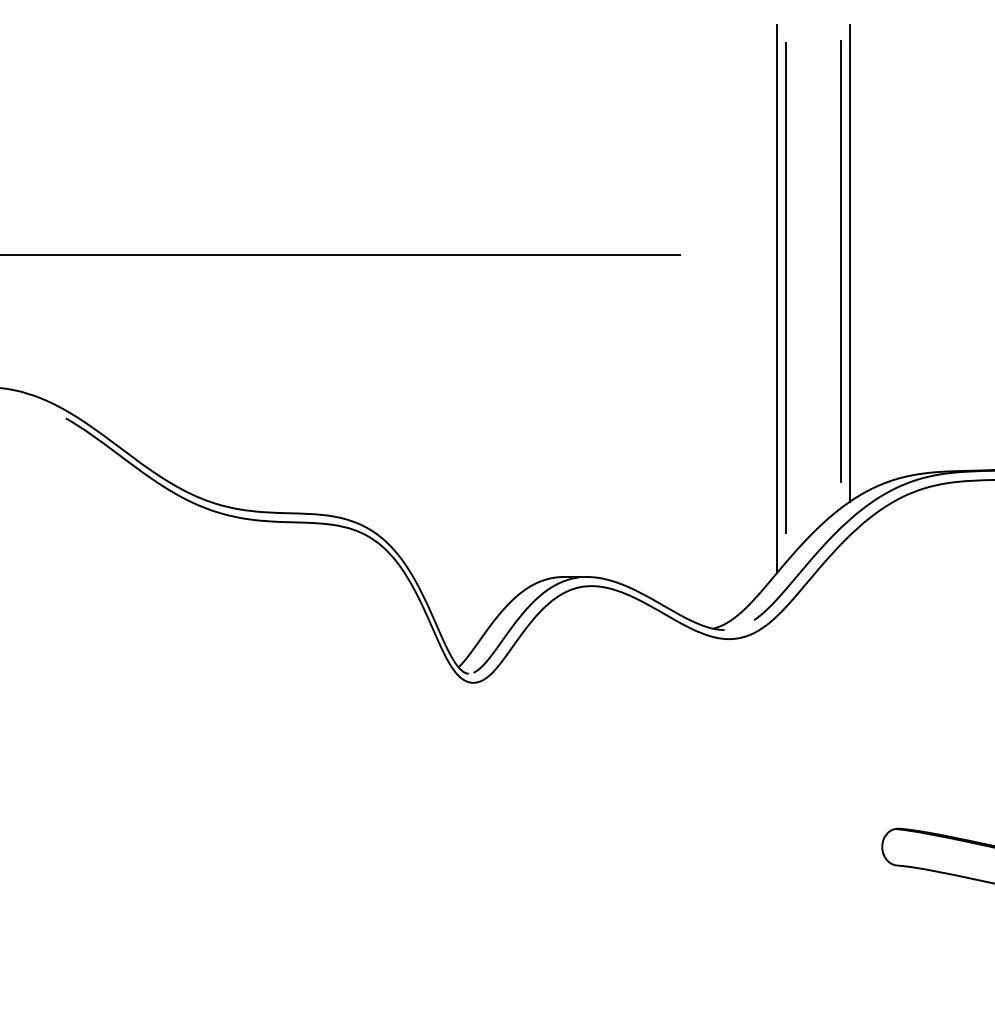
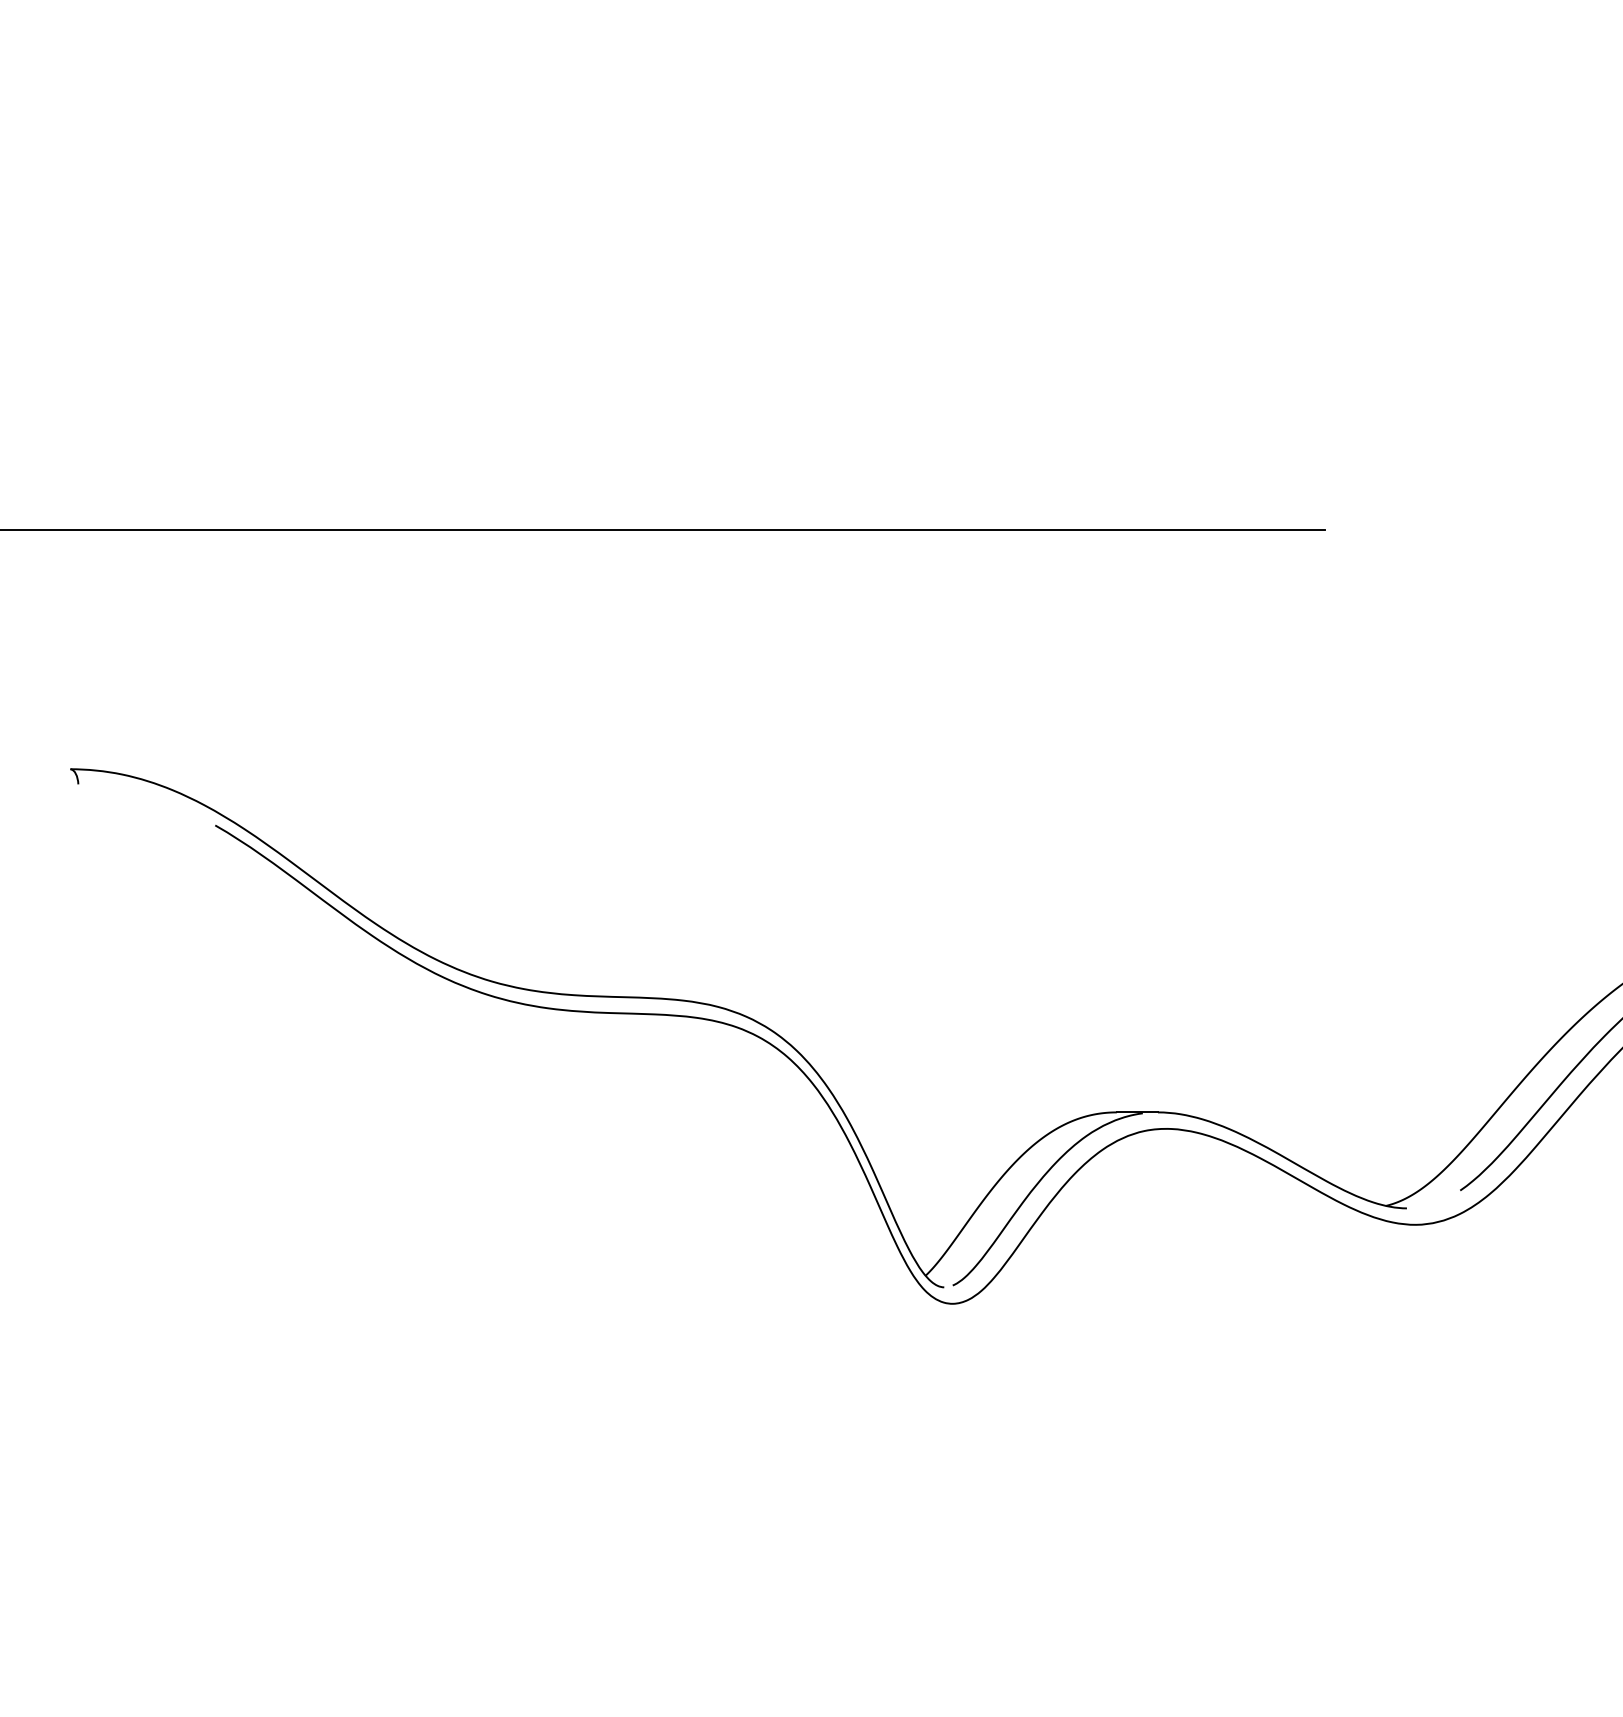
line: (840, 260) -> (1616, 539), removed
line: (785, 287) -> (1517, 588), removed
line: (777, 298) -> (1502, 608), removed

